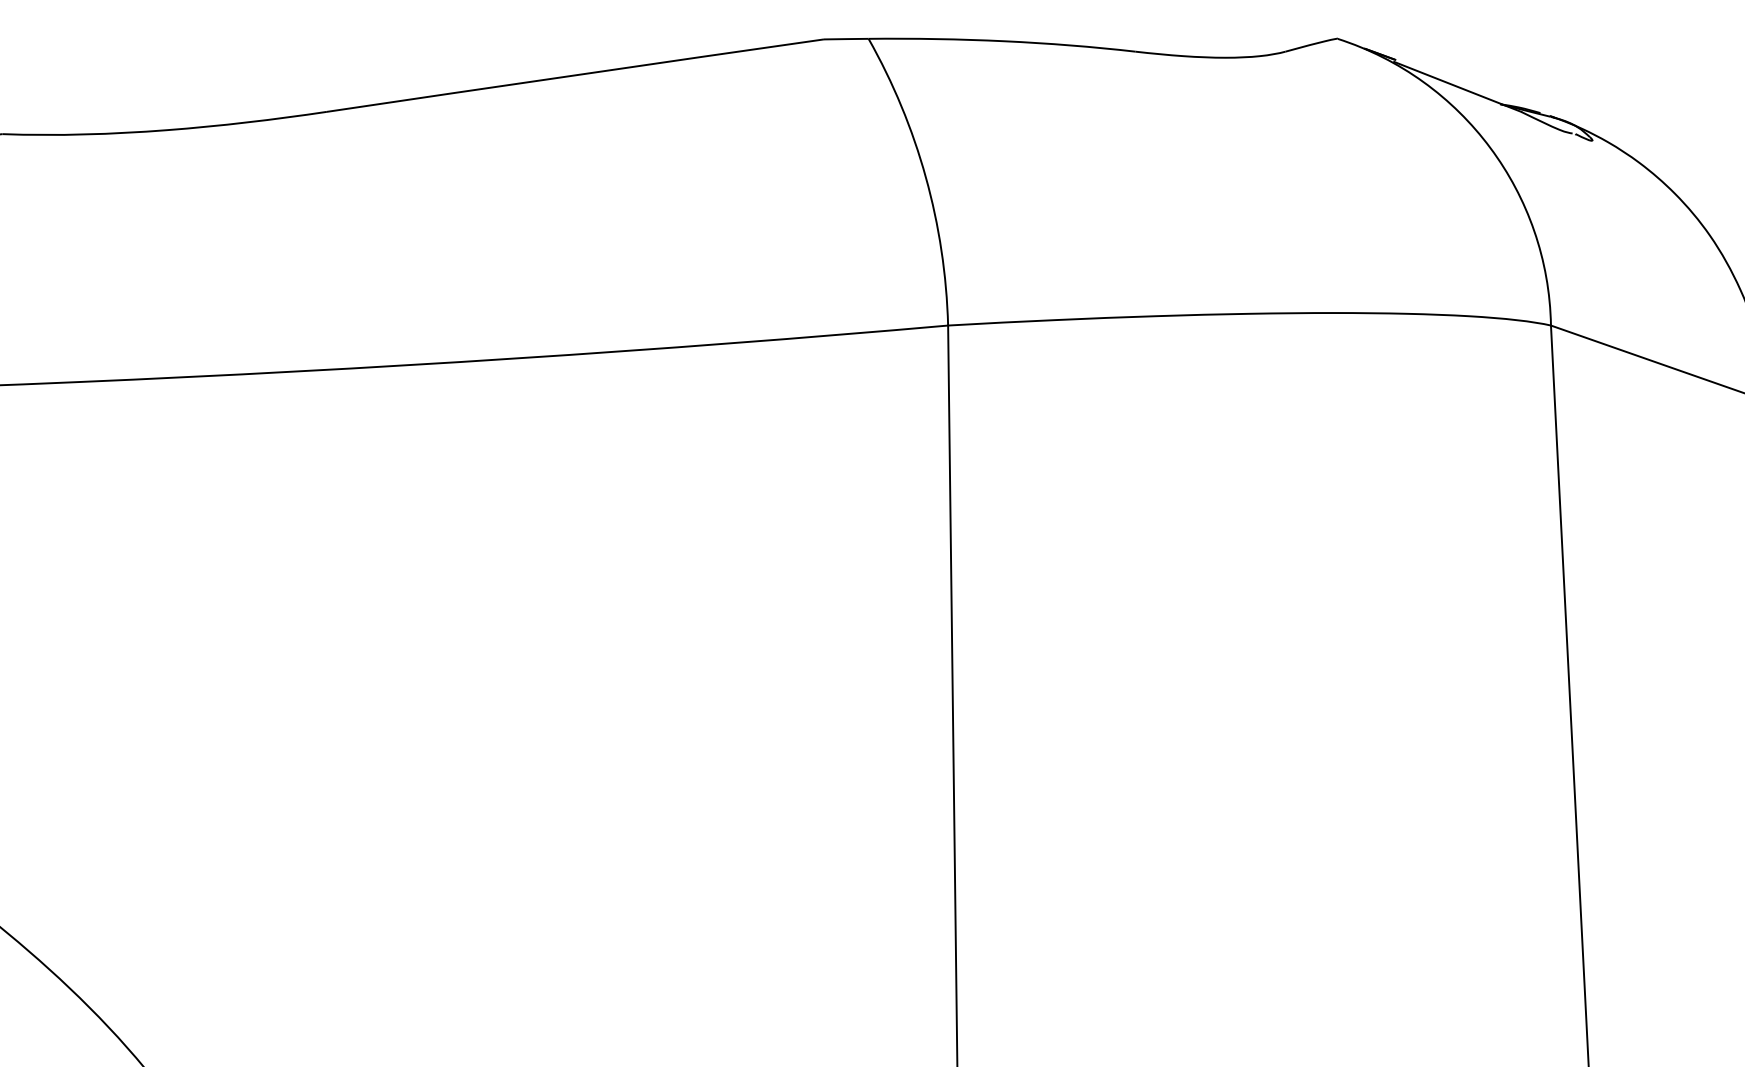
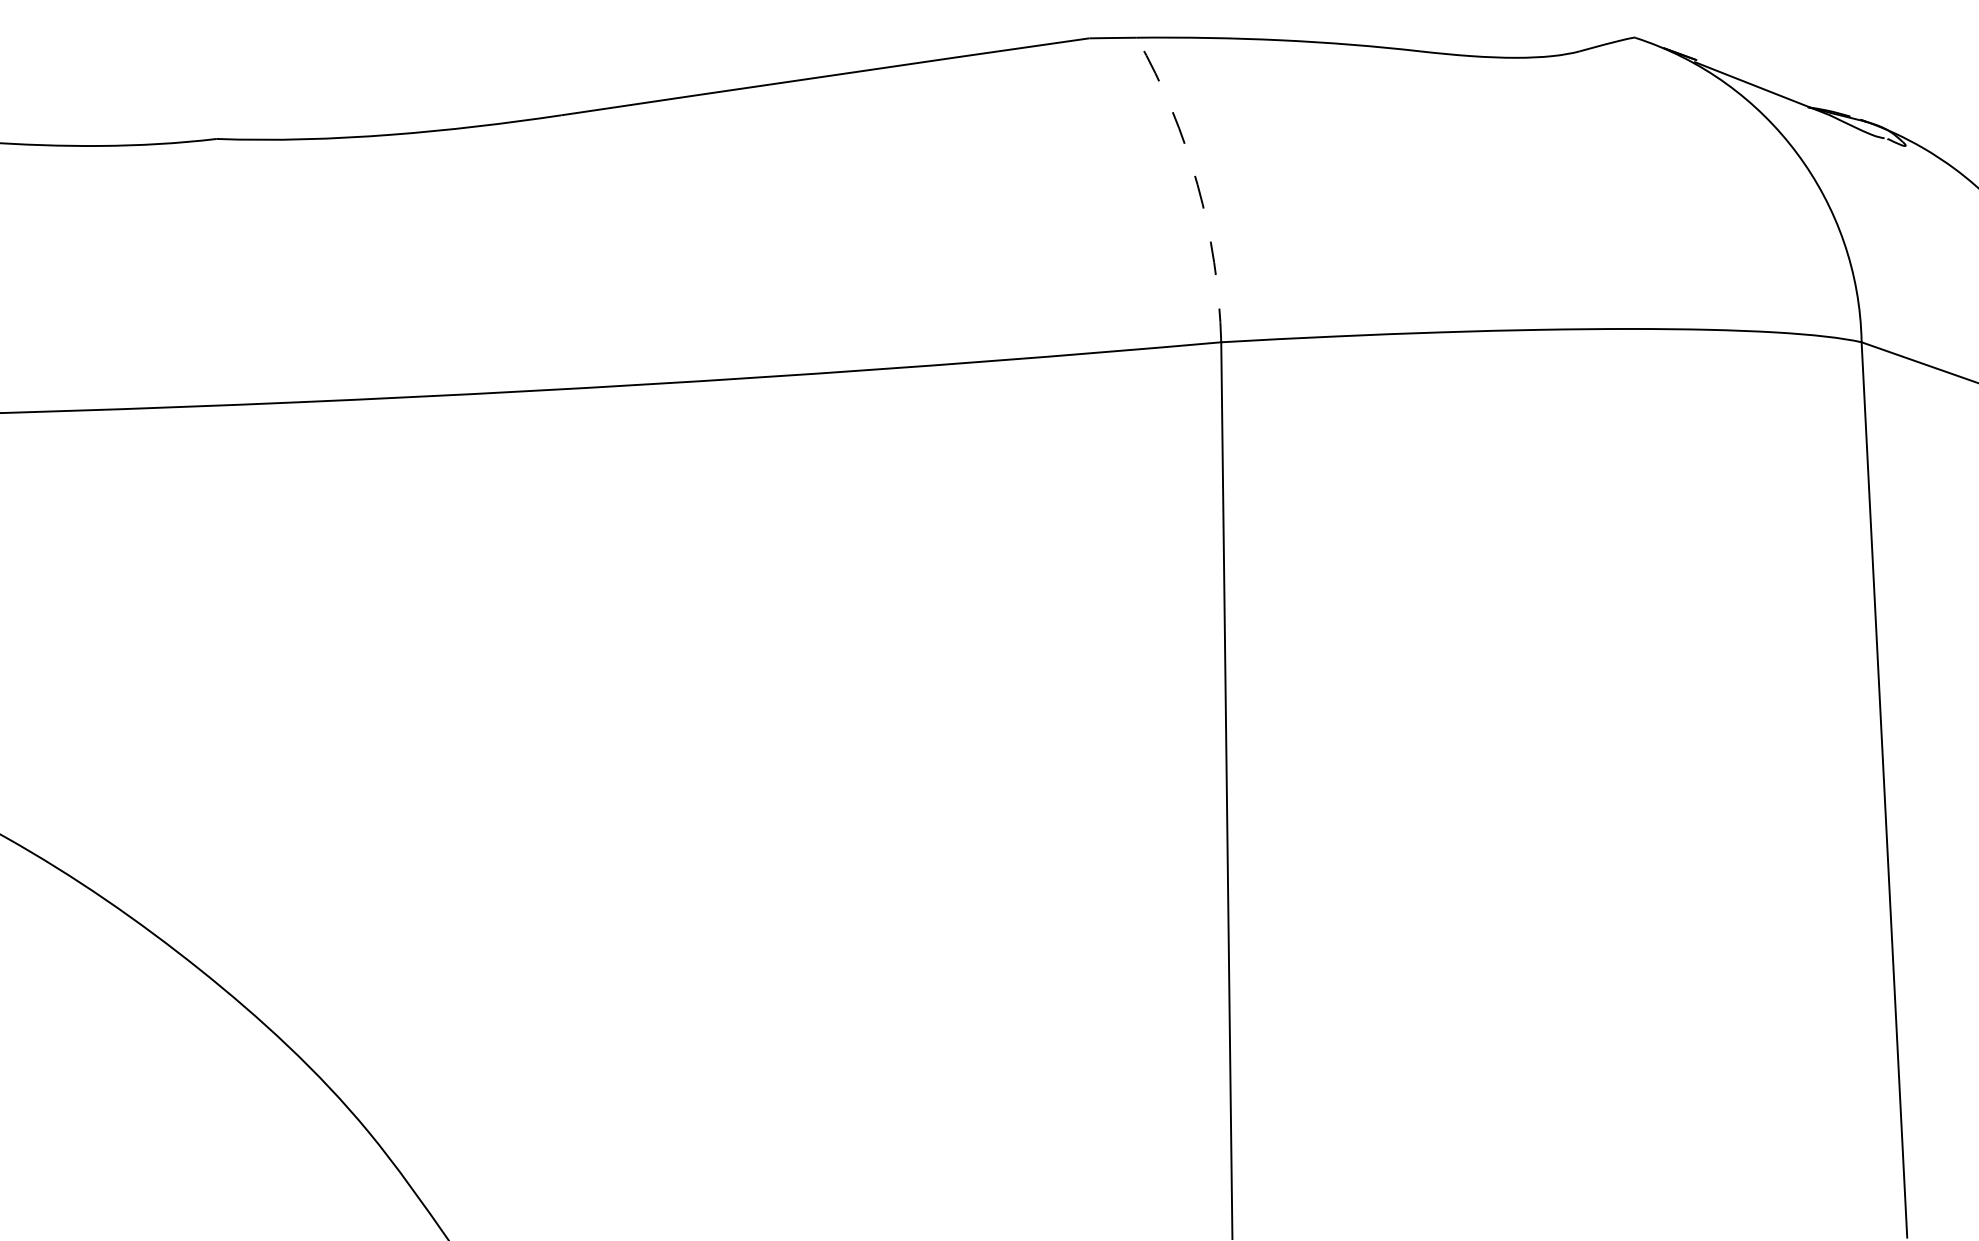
arc: (925, 177) -> (1197, 184), solid -> dashed

